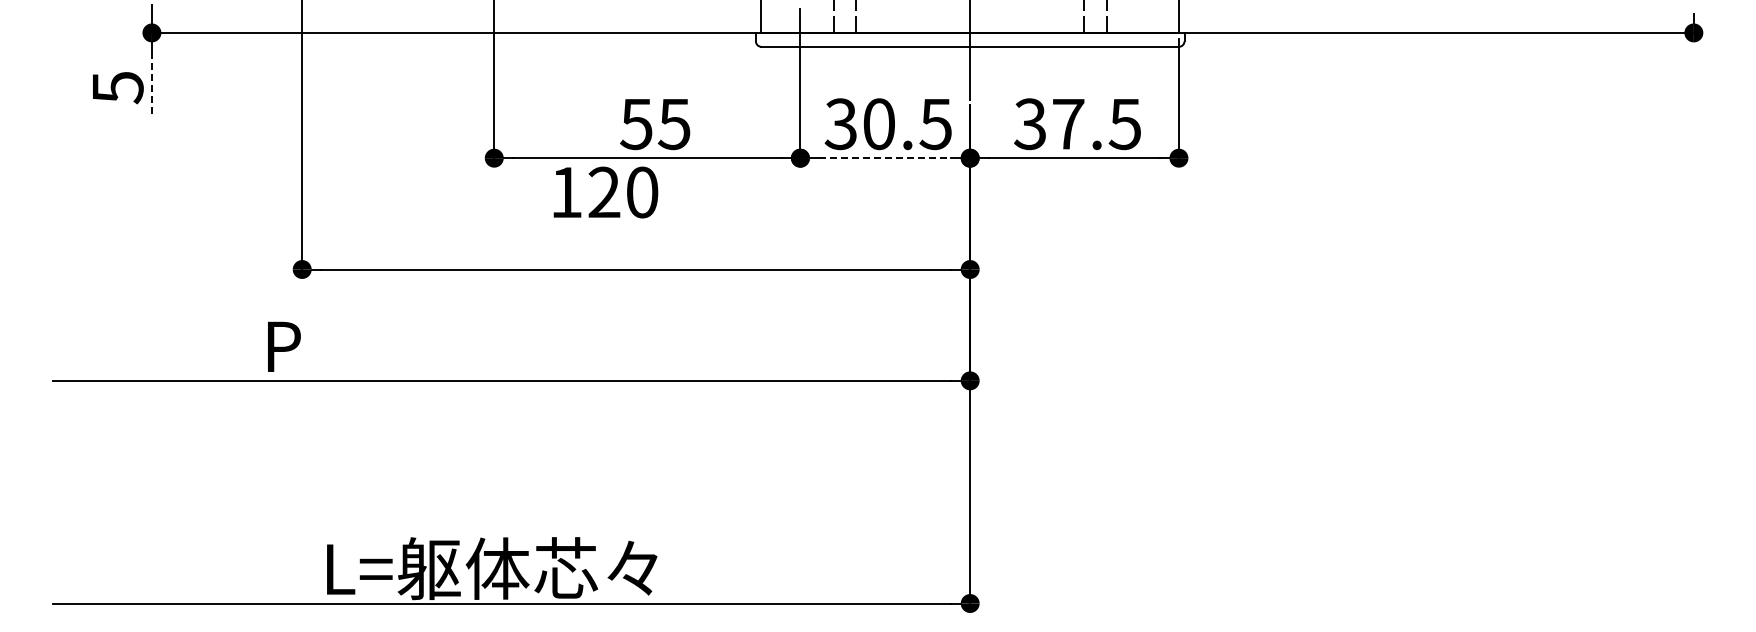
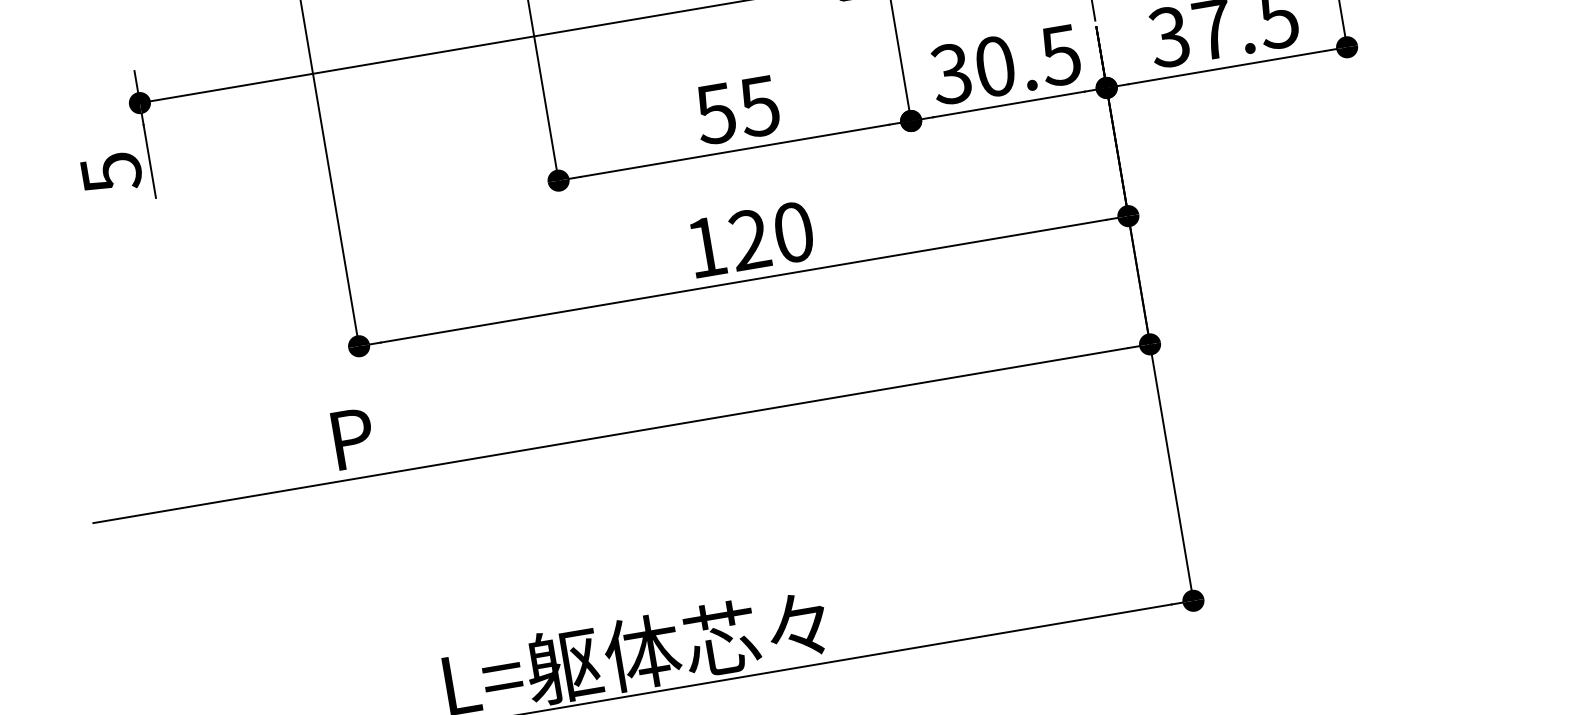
line: (151, 83) -> (149, 161), dashed -> solid
line: (885, 158) -> (1009, 104), dashed -> solid
text: (605, 192) -> (751, 239), moved

